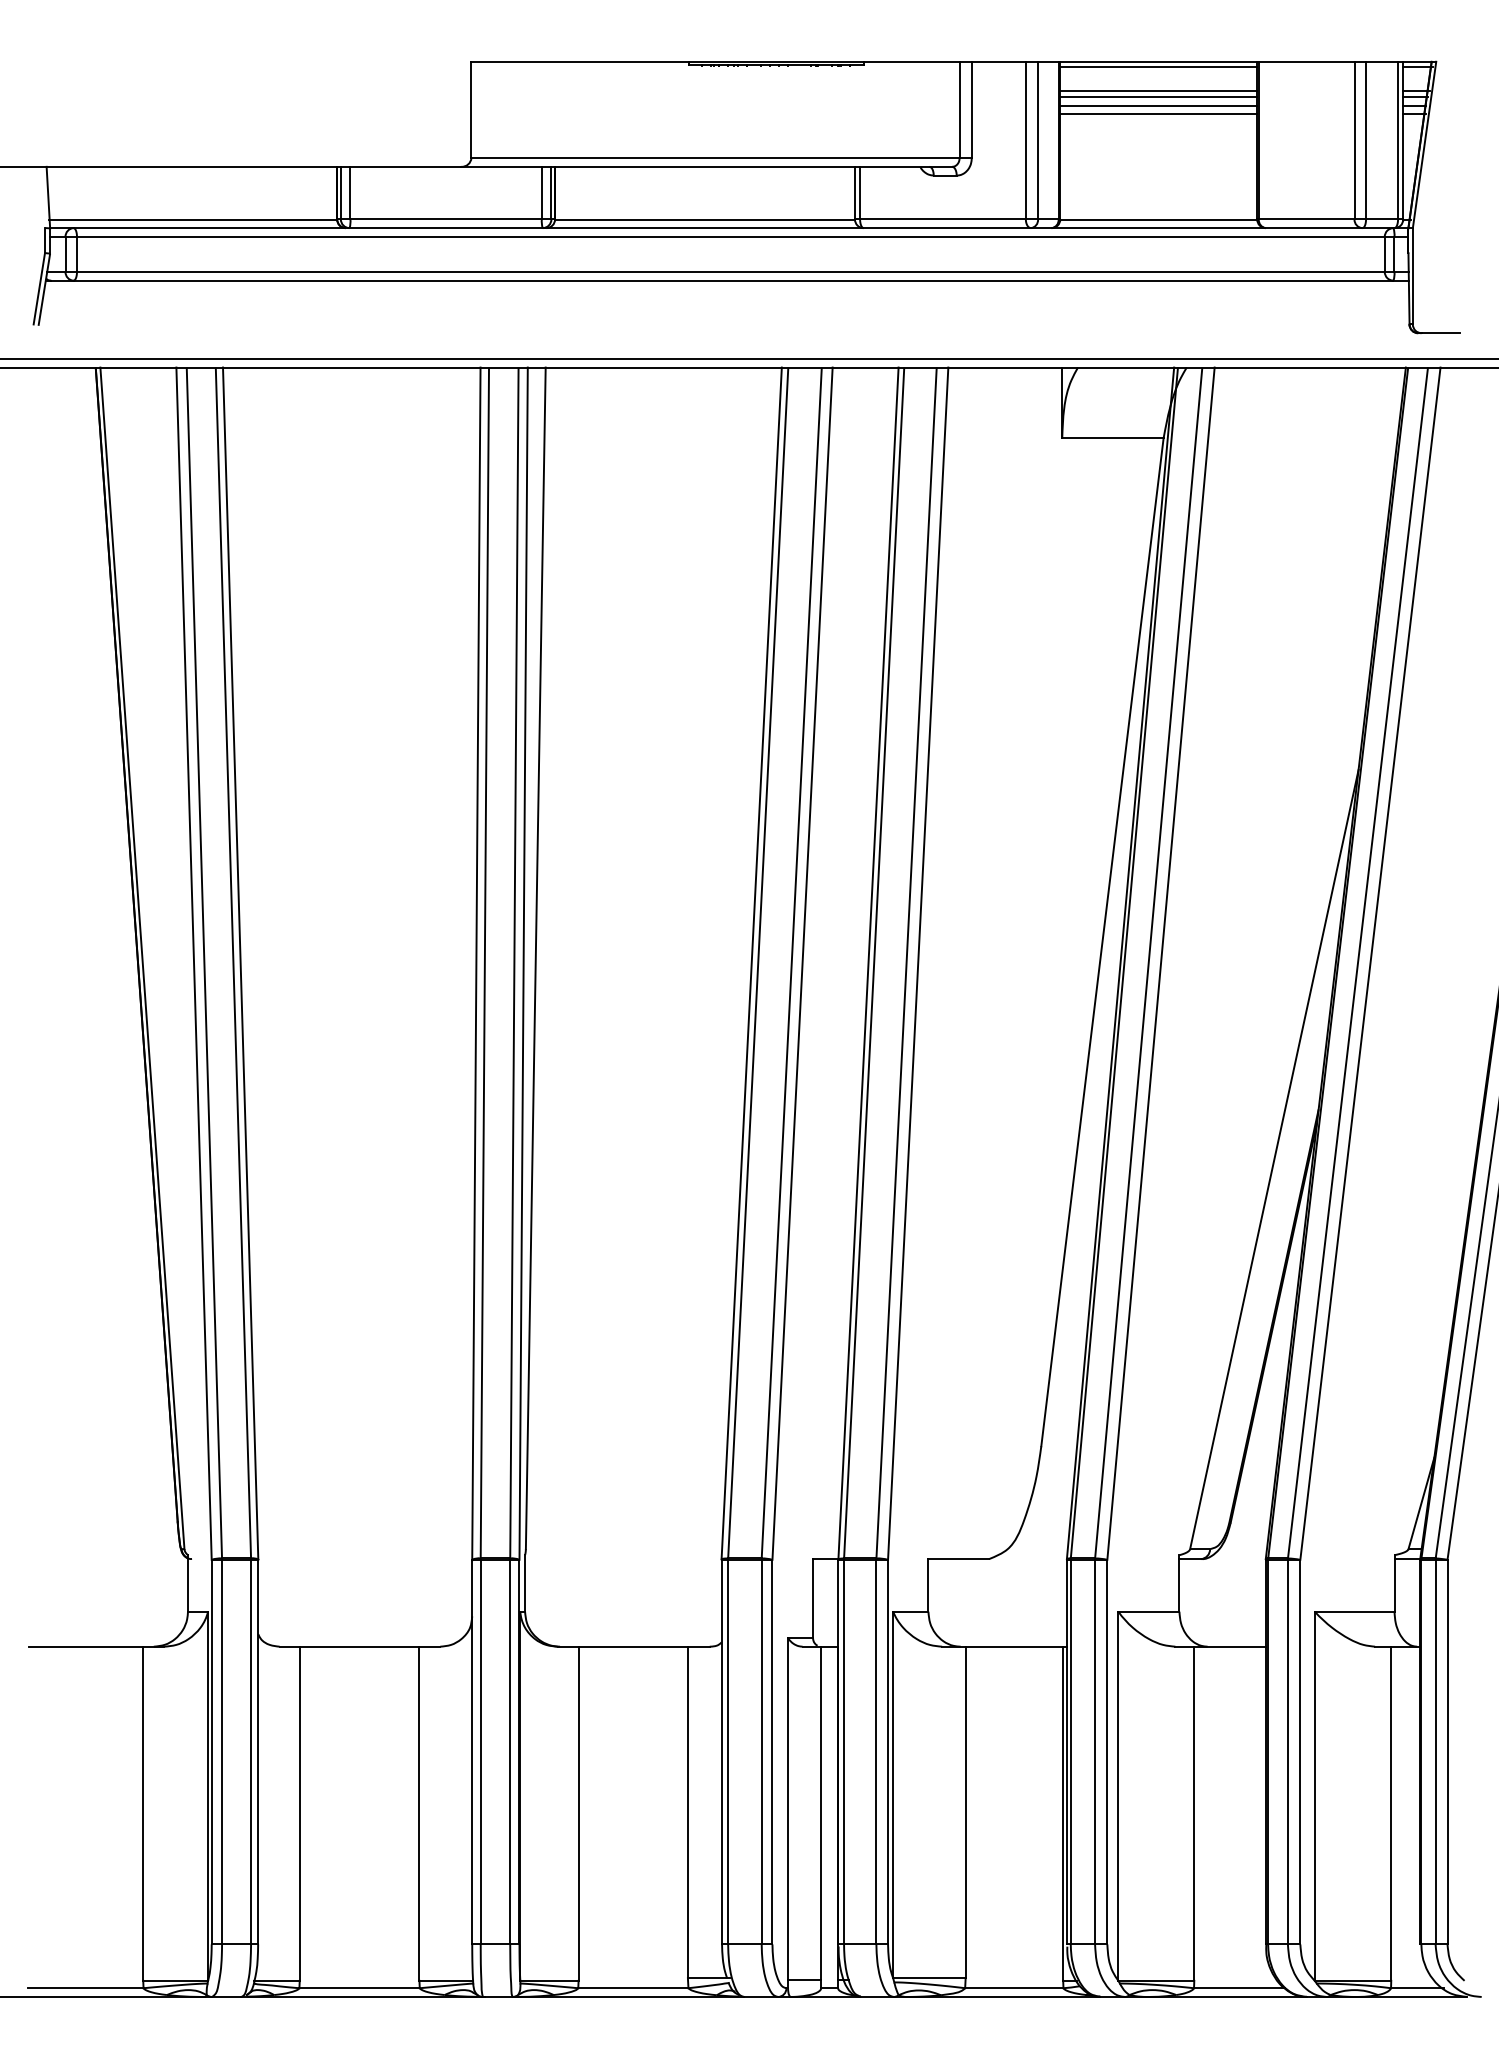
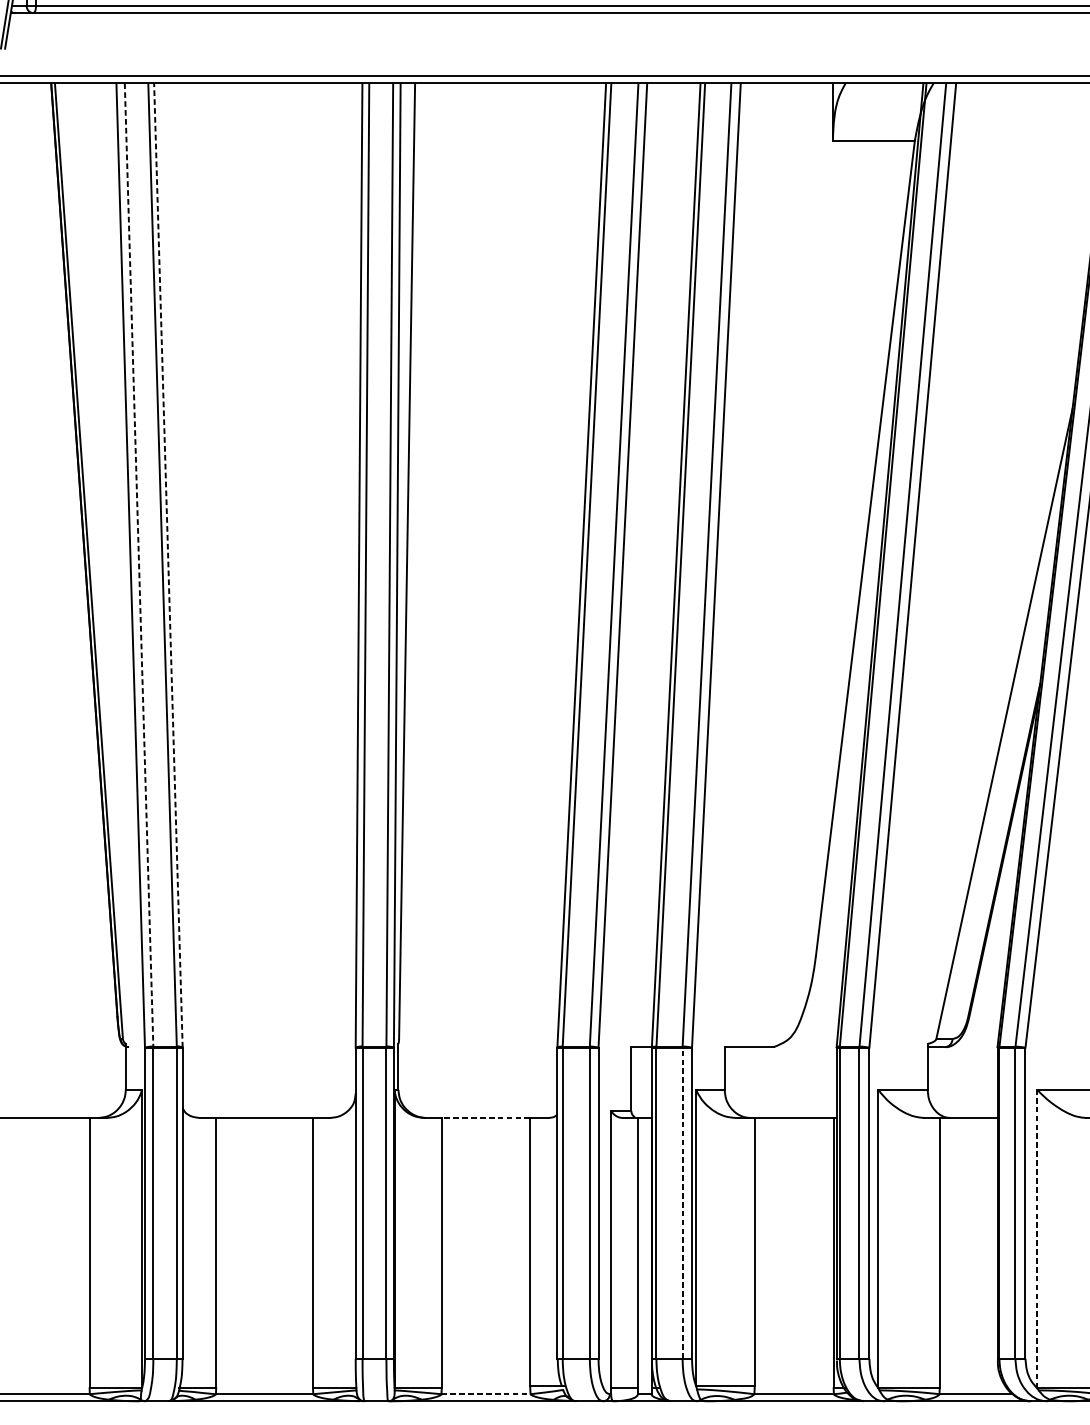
line: (204, 962) -> (139, 564), solid -> dashed
line: (240, 963) -> (168, 565), solid -> dashed
line: (633, 1646) -> (486, 1117), solid -> dashed
line: (876, 1751) -> (682, 1202), solid -> dashed
line: (1314, 1796) -> (1036, 1239), solid -> dashed
line: (633, 1988) -> (486, 1394), solid -> dashed

